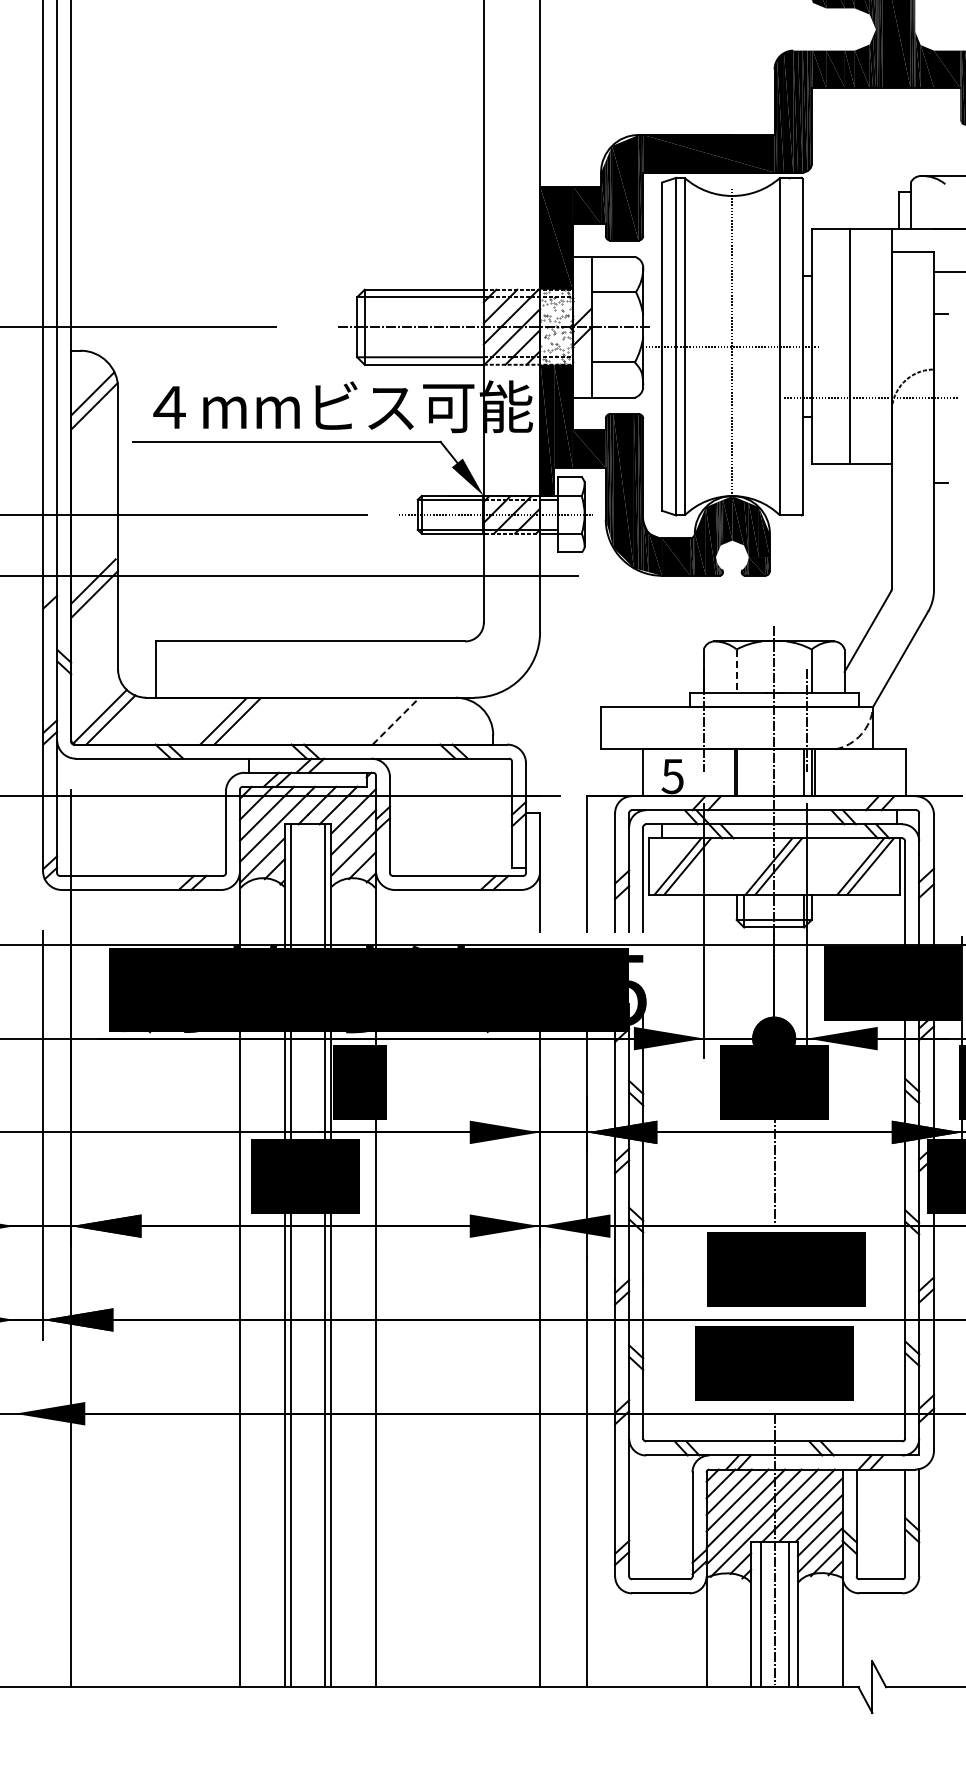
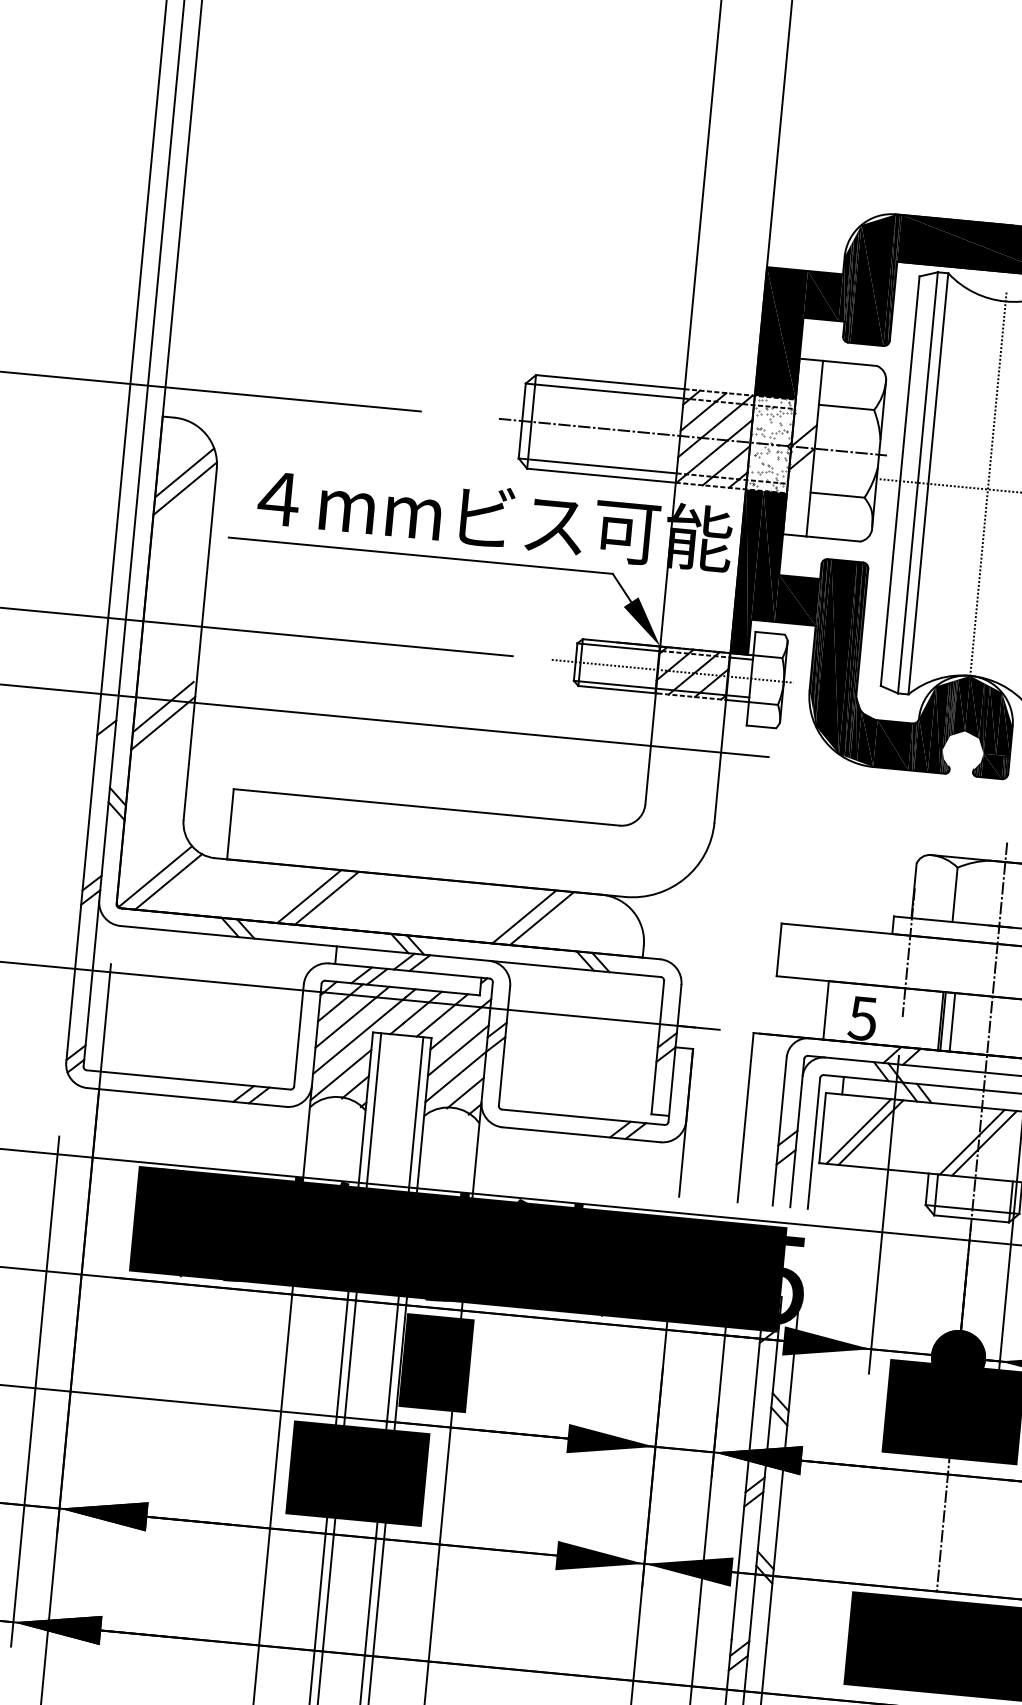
line: (736, 671) -> (954, 895), dashed -> solid
line: (395, 721) -> (523, 917), dashed -> solid
line: (409, 721) -> (541, 918), added
line: (744, 772) -> (952, 1022), added

